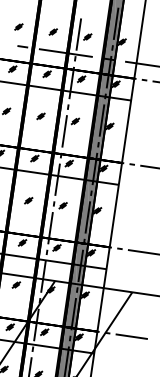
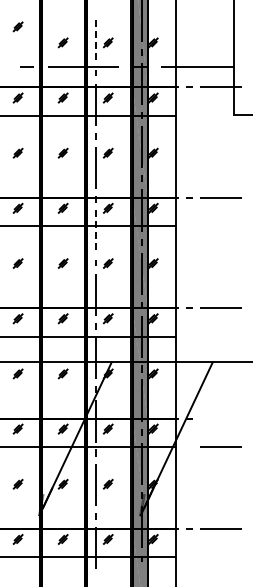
part: (18, 26) -> (17, 26), moved
line: (78, 34) -> (96, 41), solid -> dashed
line: (57, 179) -> (96, 231), solid -> dashed
line: (131, 336) -> (220, 446), moved

